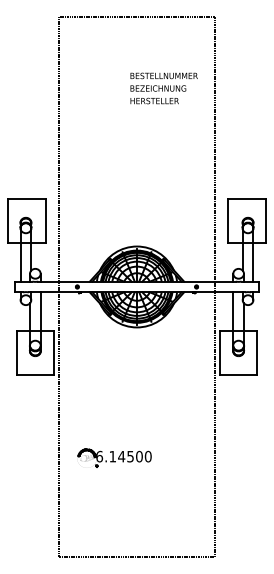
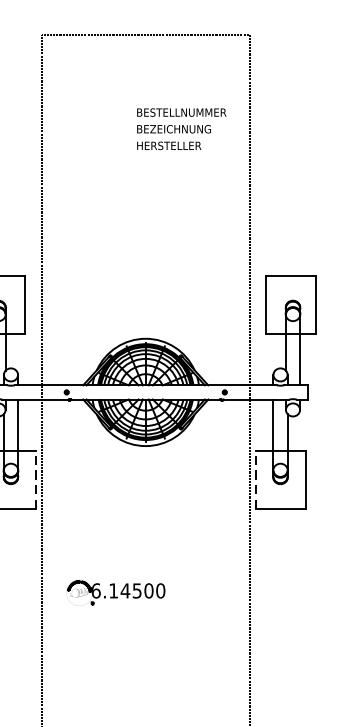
line: (54, 352) -> (36, 479), solid -> dashed
line: (219, 352) -> (255, 479), solid -> dashed
part: (114, 457) -> (115, 592), moved

